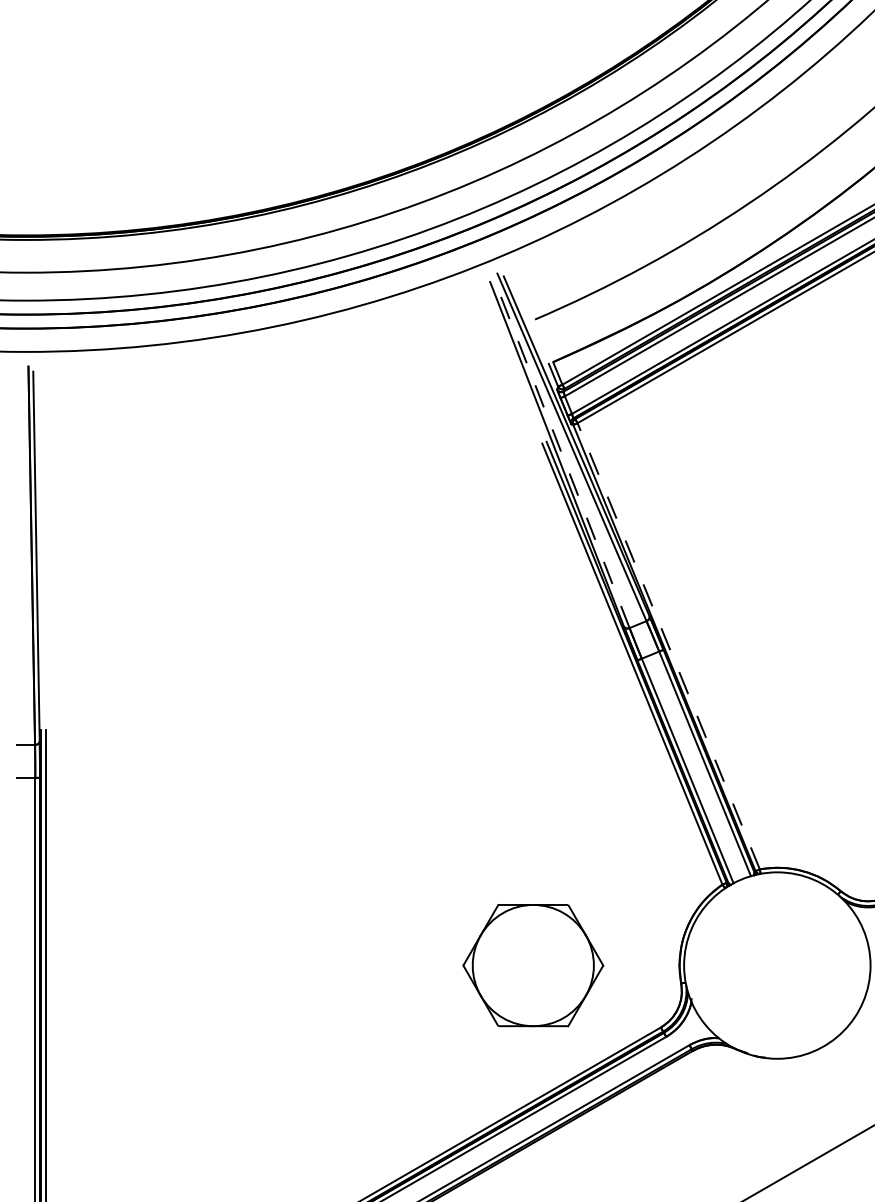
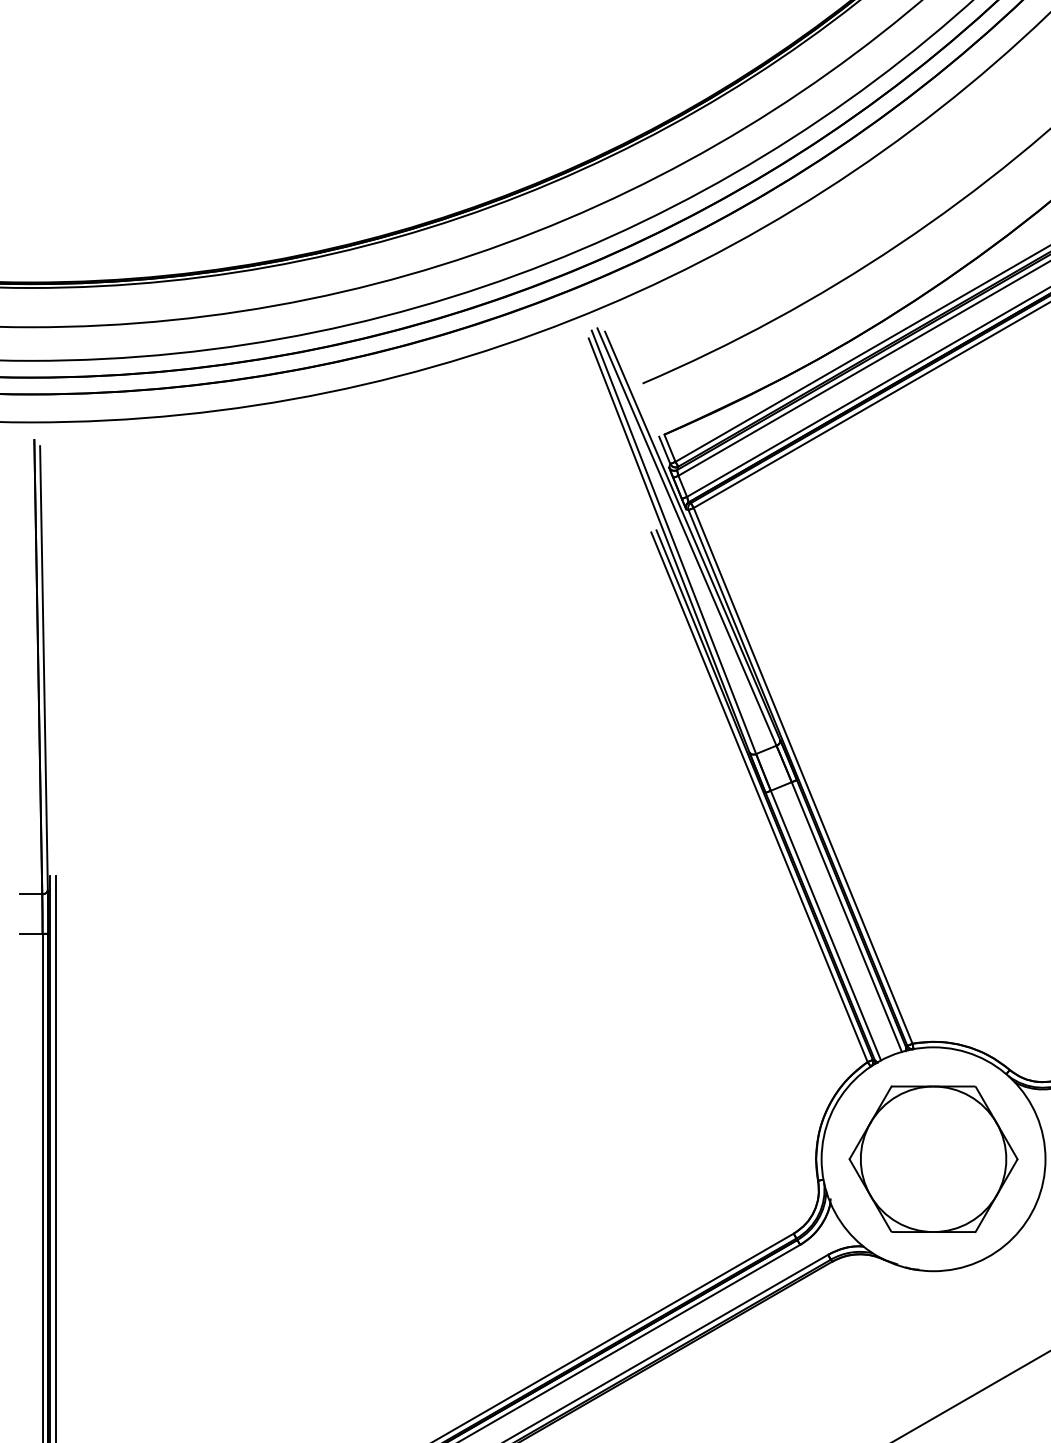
line: (560, 451) -> (673, 541), dashed -> solid
line: (668, 645) -> (802, 775), dashed -> solid
part: (533, 965) -> (933, 1159), moved

